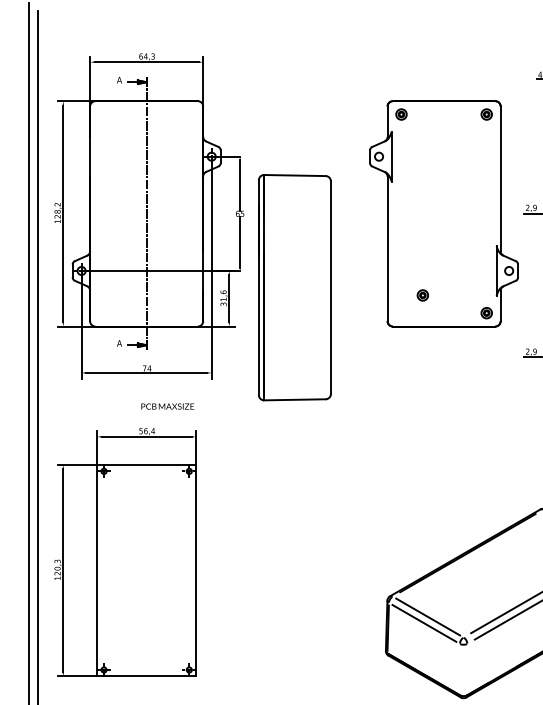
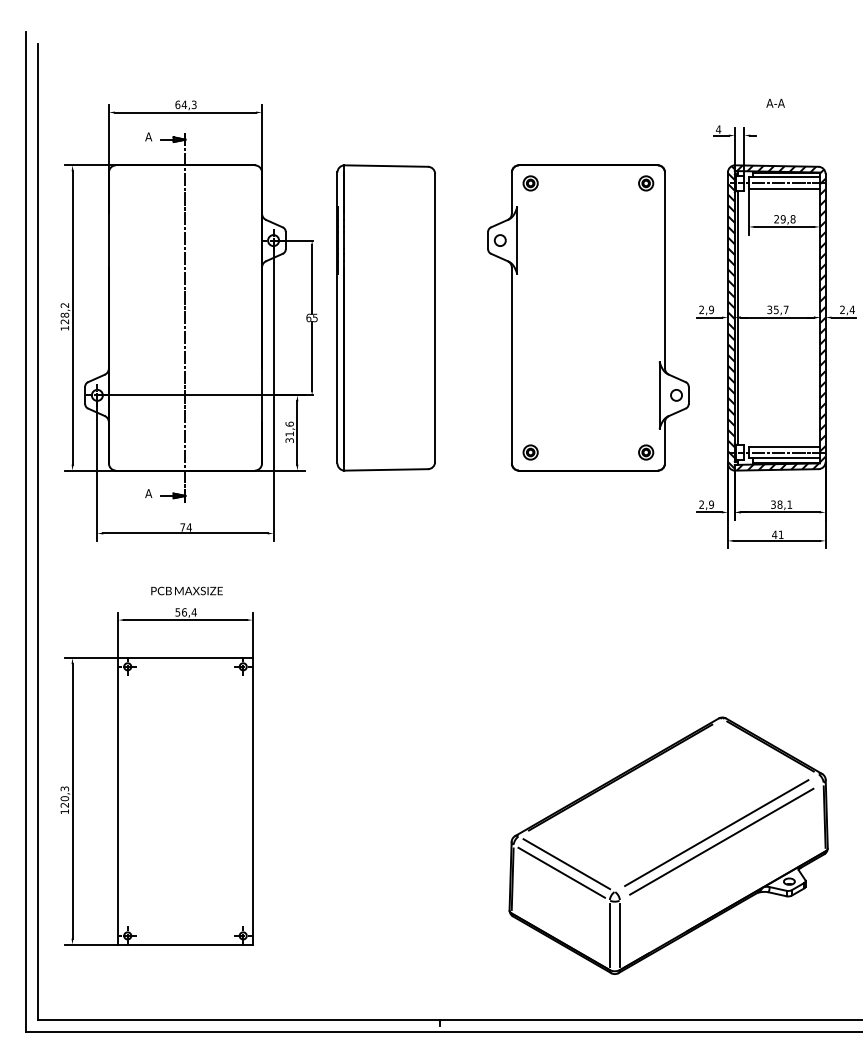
part: (294, 287) -> (385, 317), moved
part: (422, 295) -> (530, 452), moved
text: (167, 406) -> (186, 590), moved
line: (459, 669) -> (609, 935), added
line: (467, 669) -> (619, 935), added

